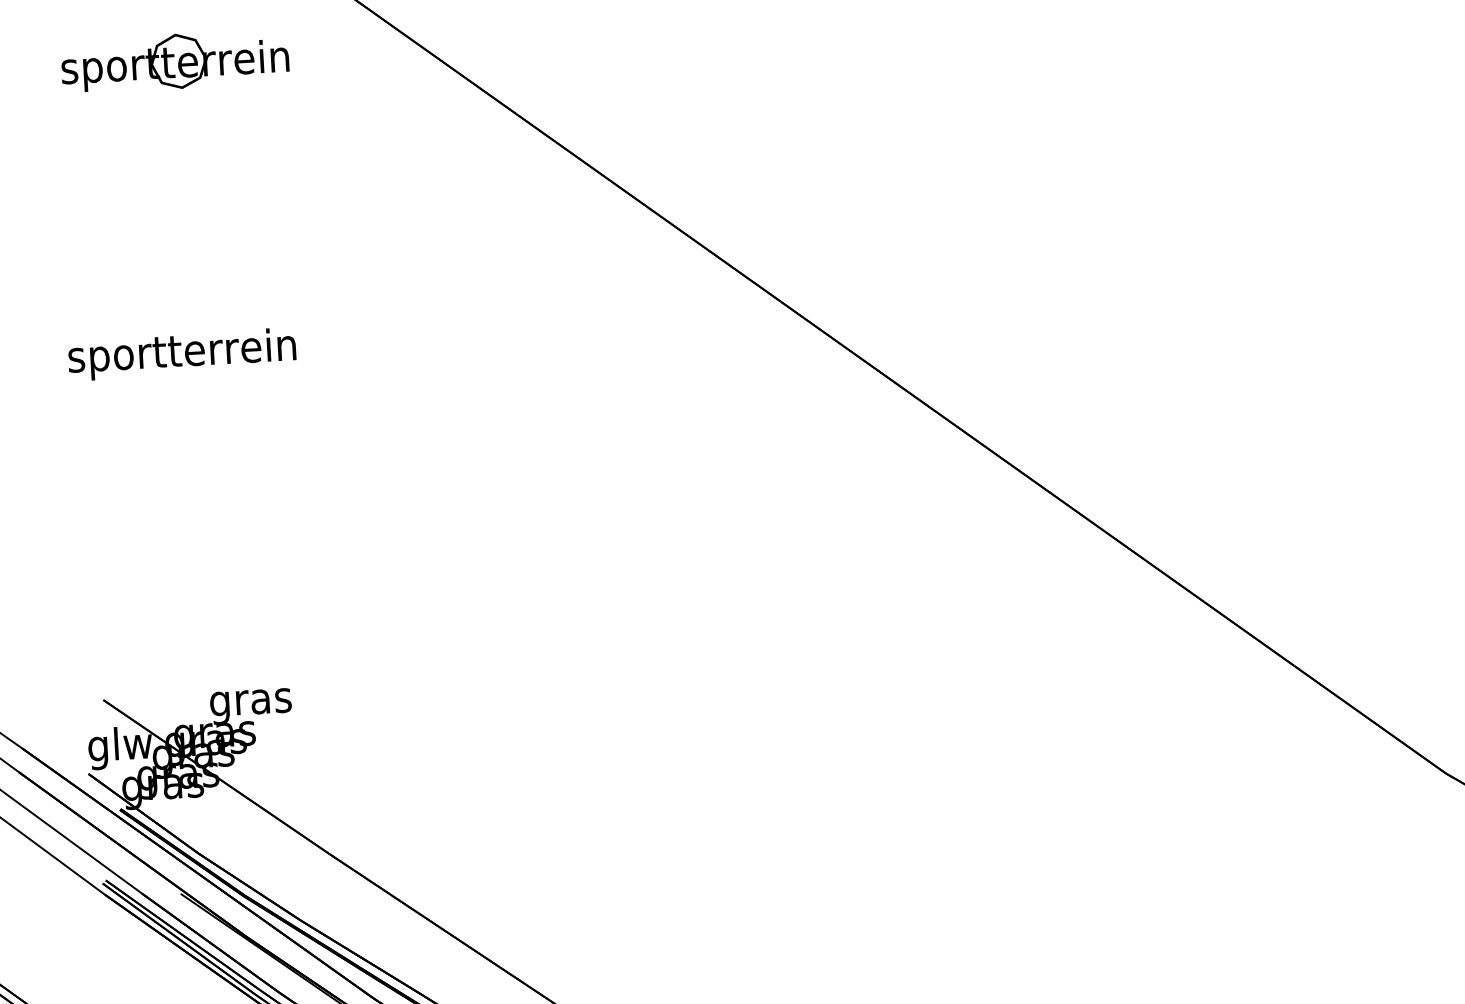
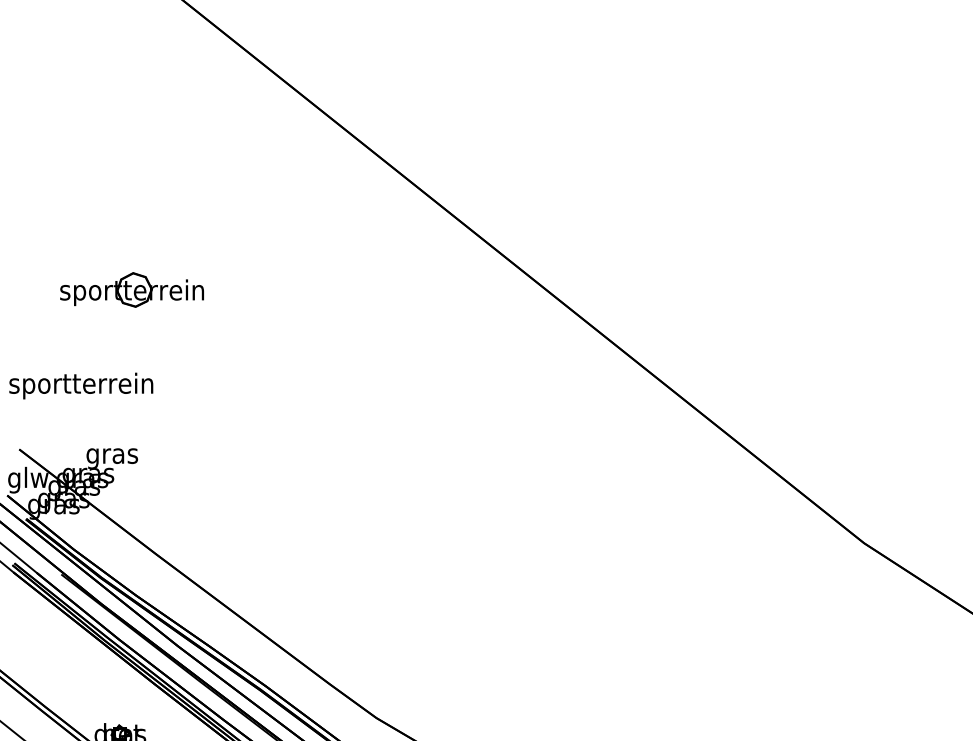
part: (174, 60) -> (131, 289), moved
text: (182, 353) -> (81, 385), moved

